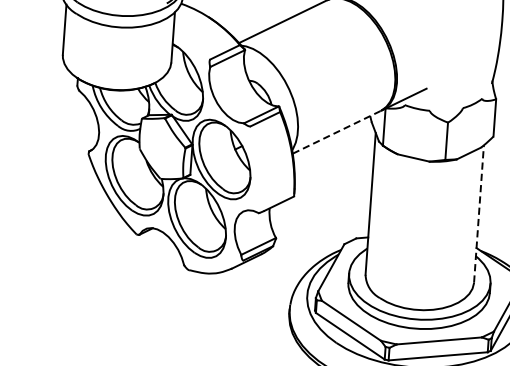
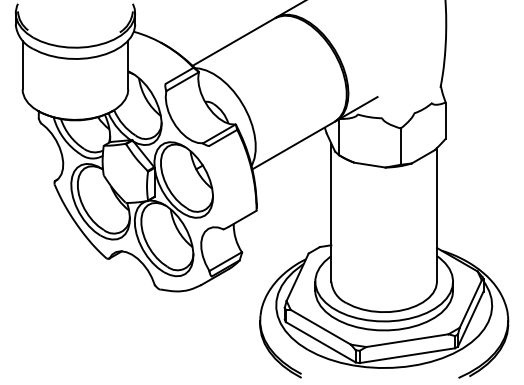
line: (336, 132) -> (293, 145), dashed -> solid
line: (479, 213) -> (437, 214), dashed -> solid

